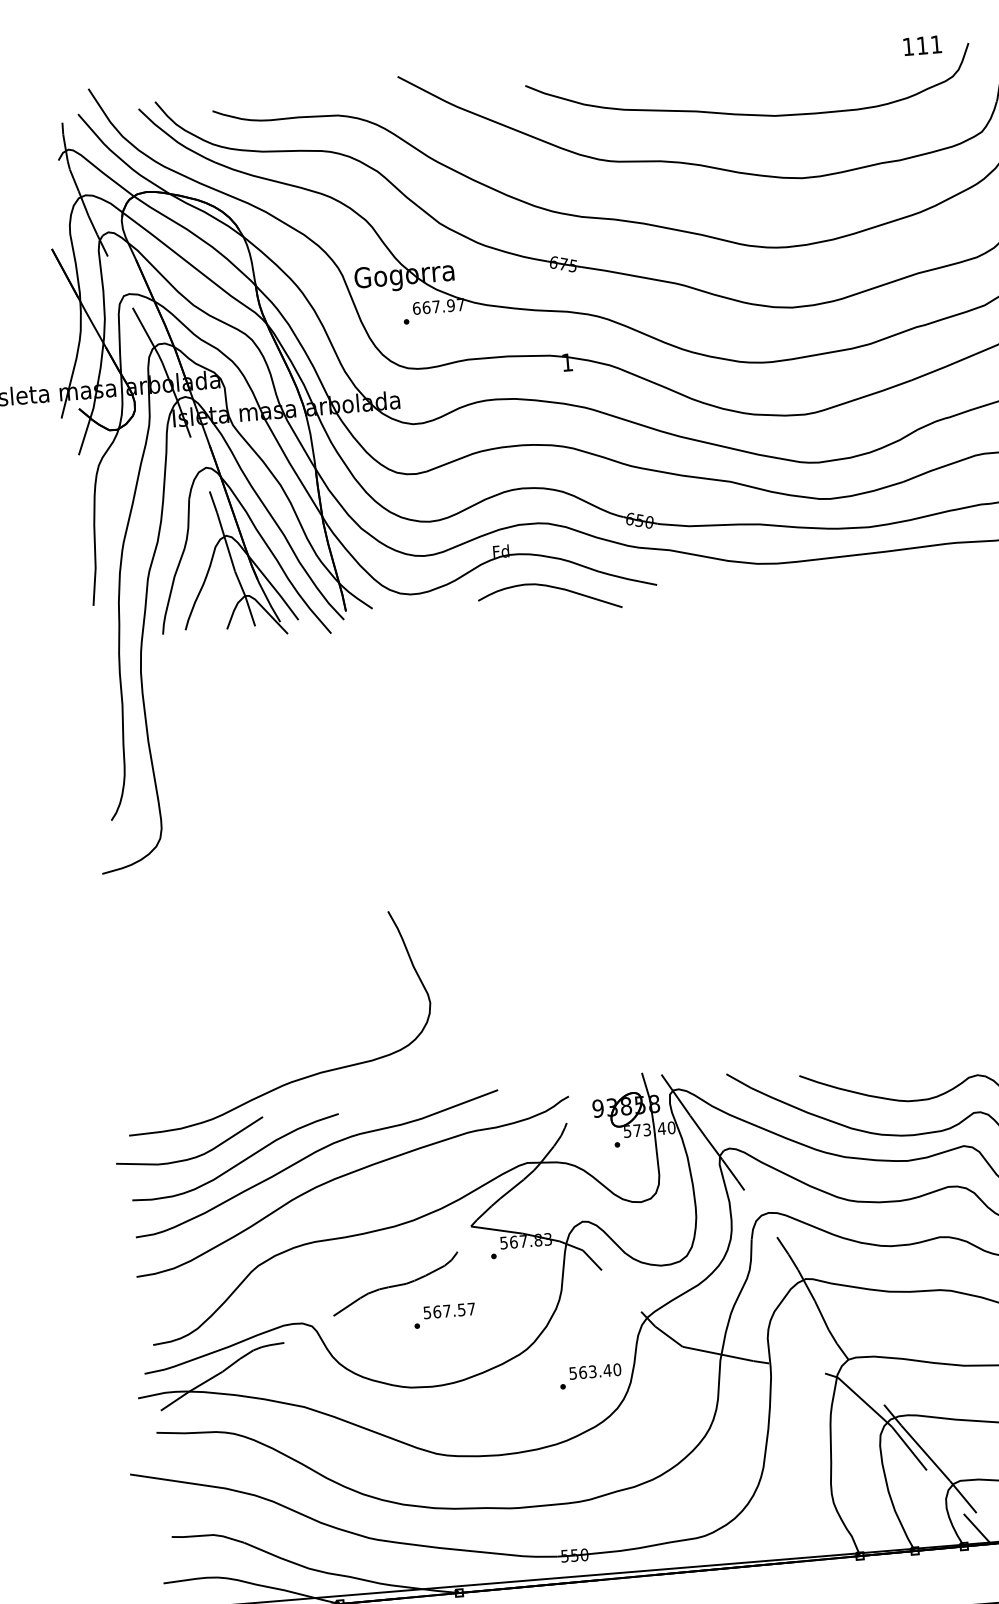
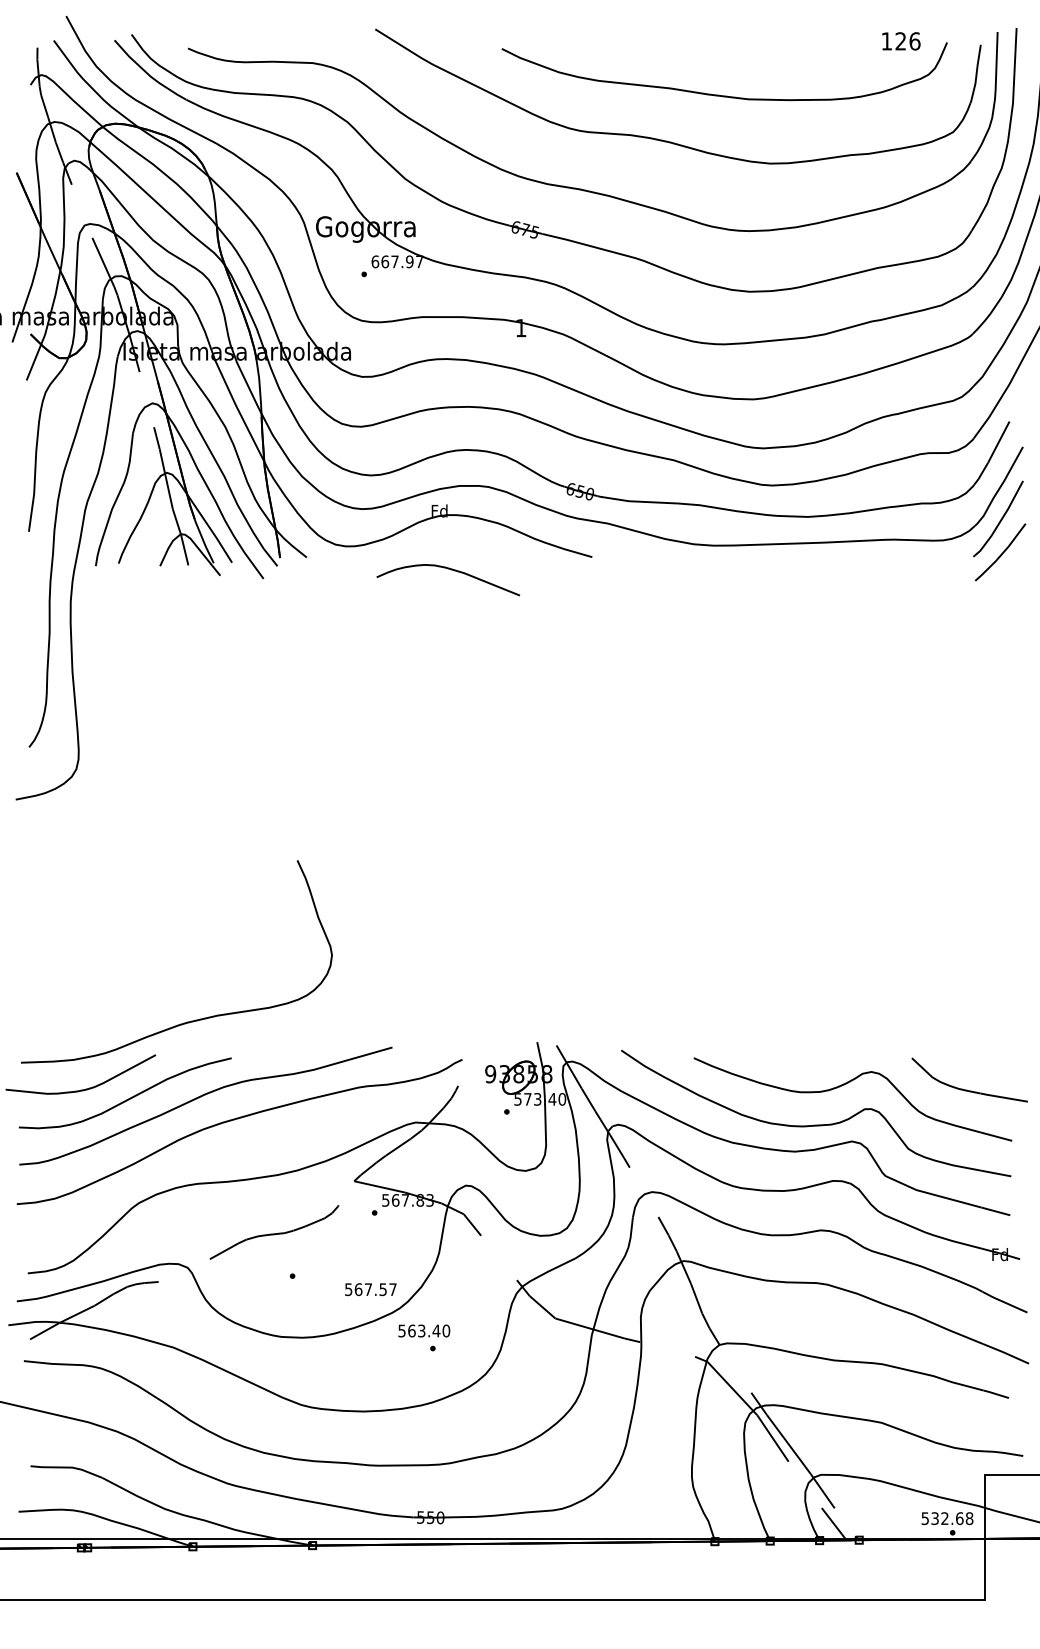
text: (928, 45) -> (907, 41), 111 -> 126
curve: (552, 587) -> (451, 570), moved
text: (449, 1310) -> (370, 1289), moved
text: (595, 1371) -> (424, 1330), moved

